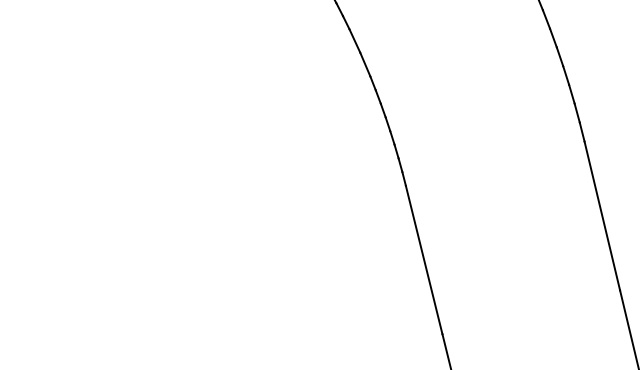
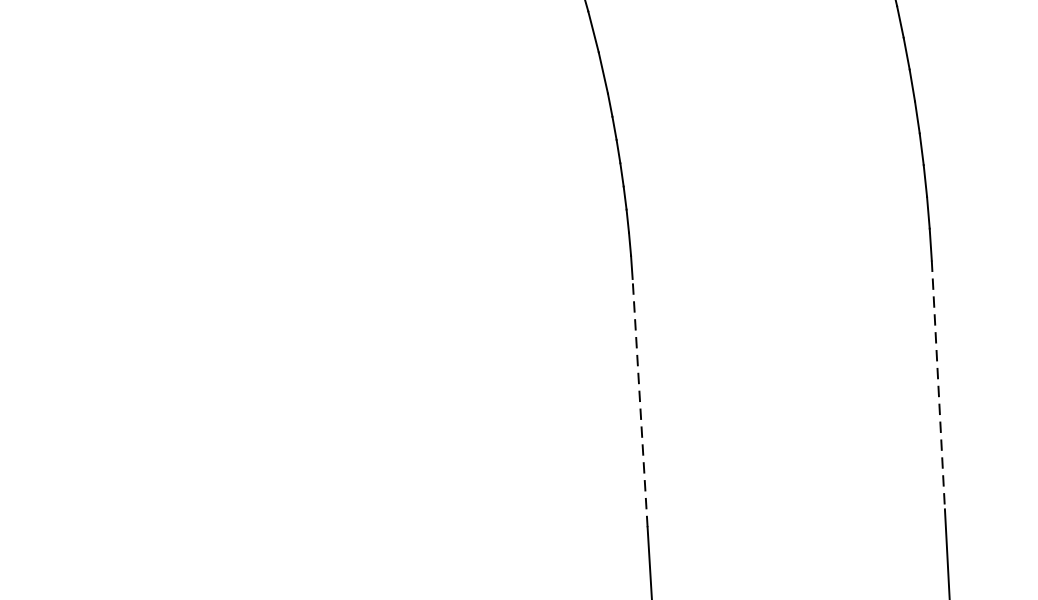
line: (602, 216) -> (938, 385), solid -> dashed
line: (424, 259) -> (640, 402), solid -> dashed

